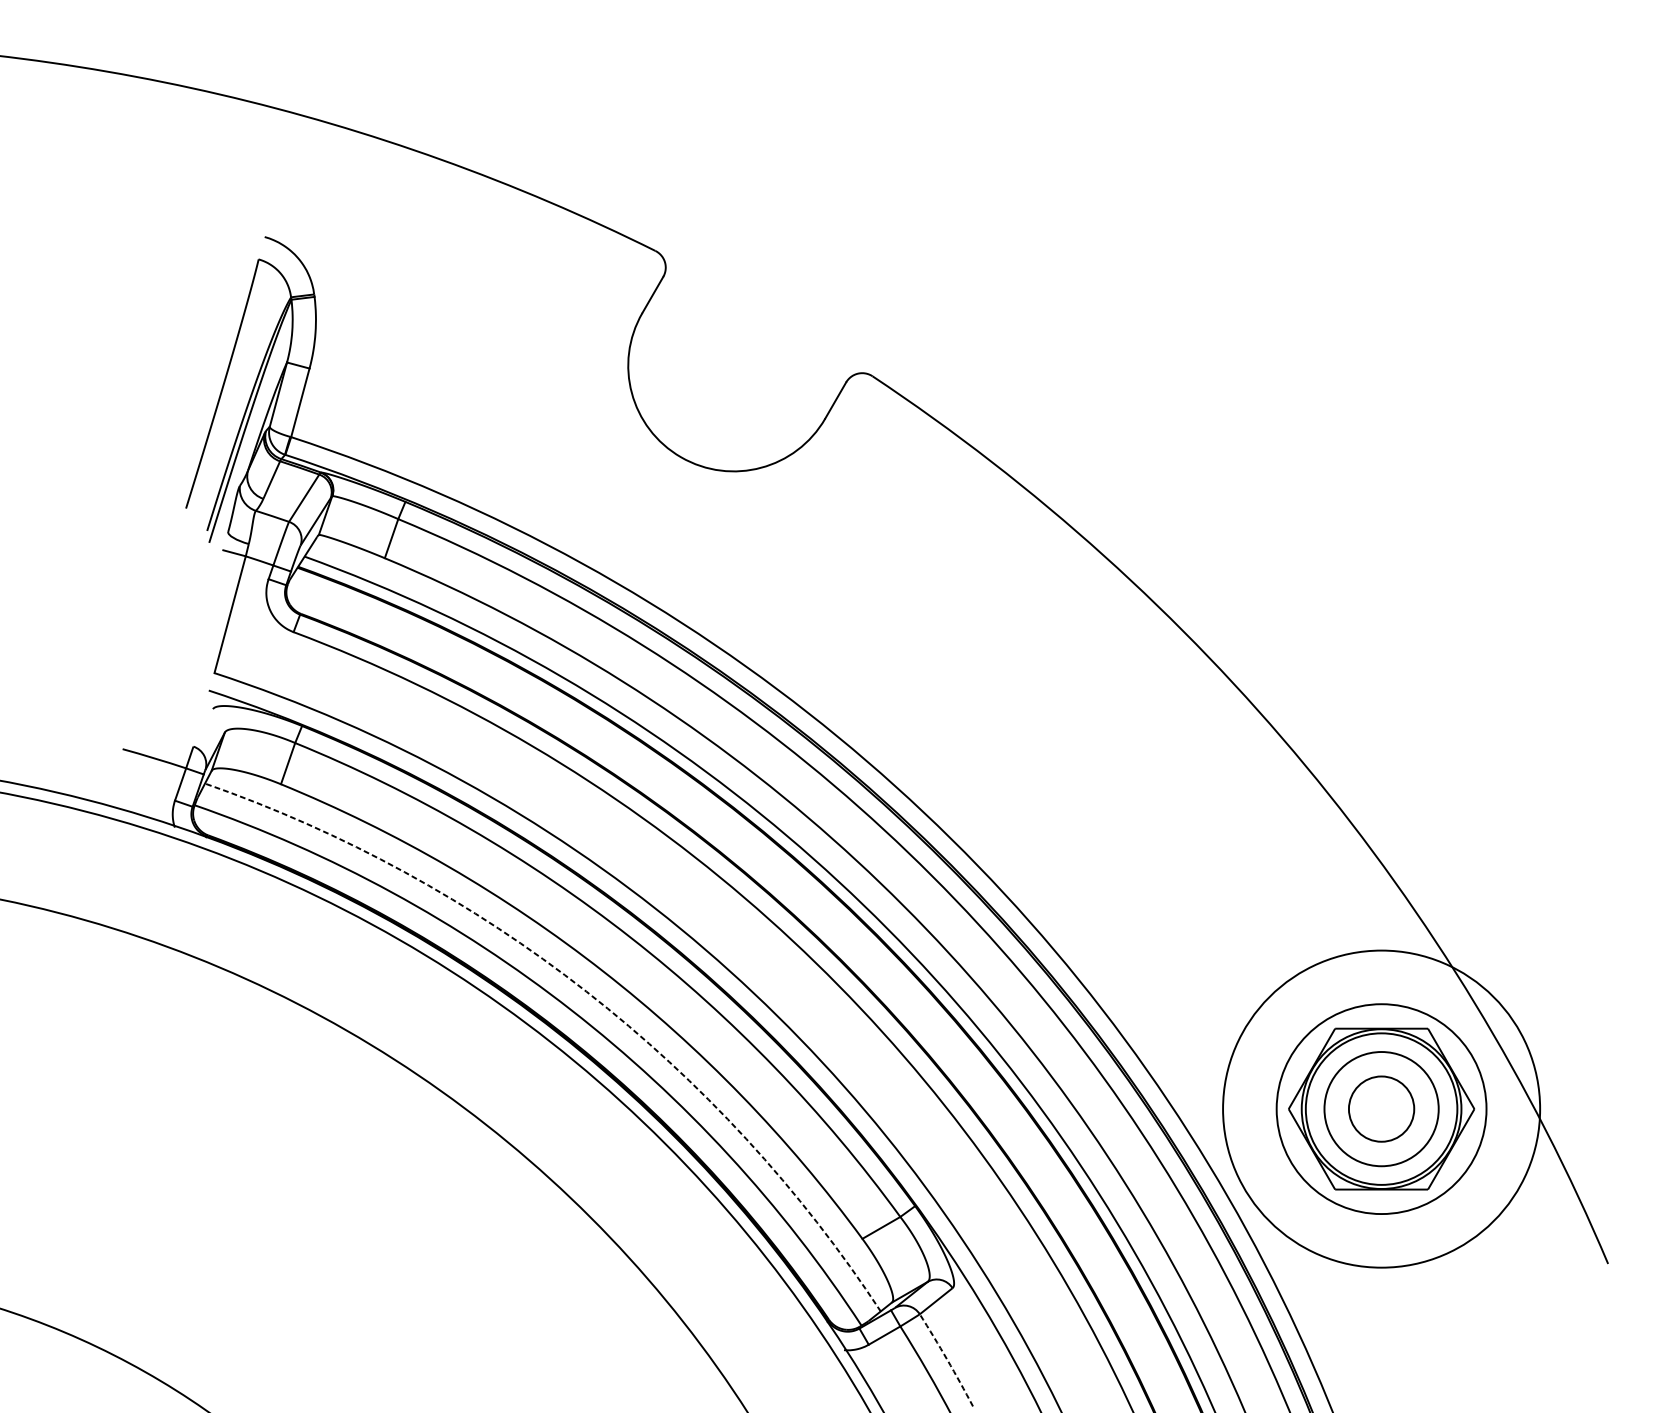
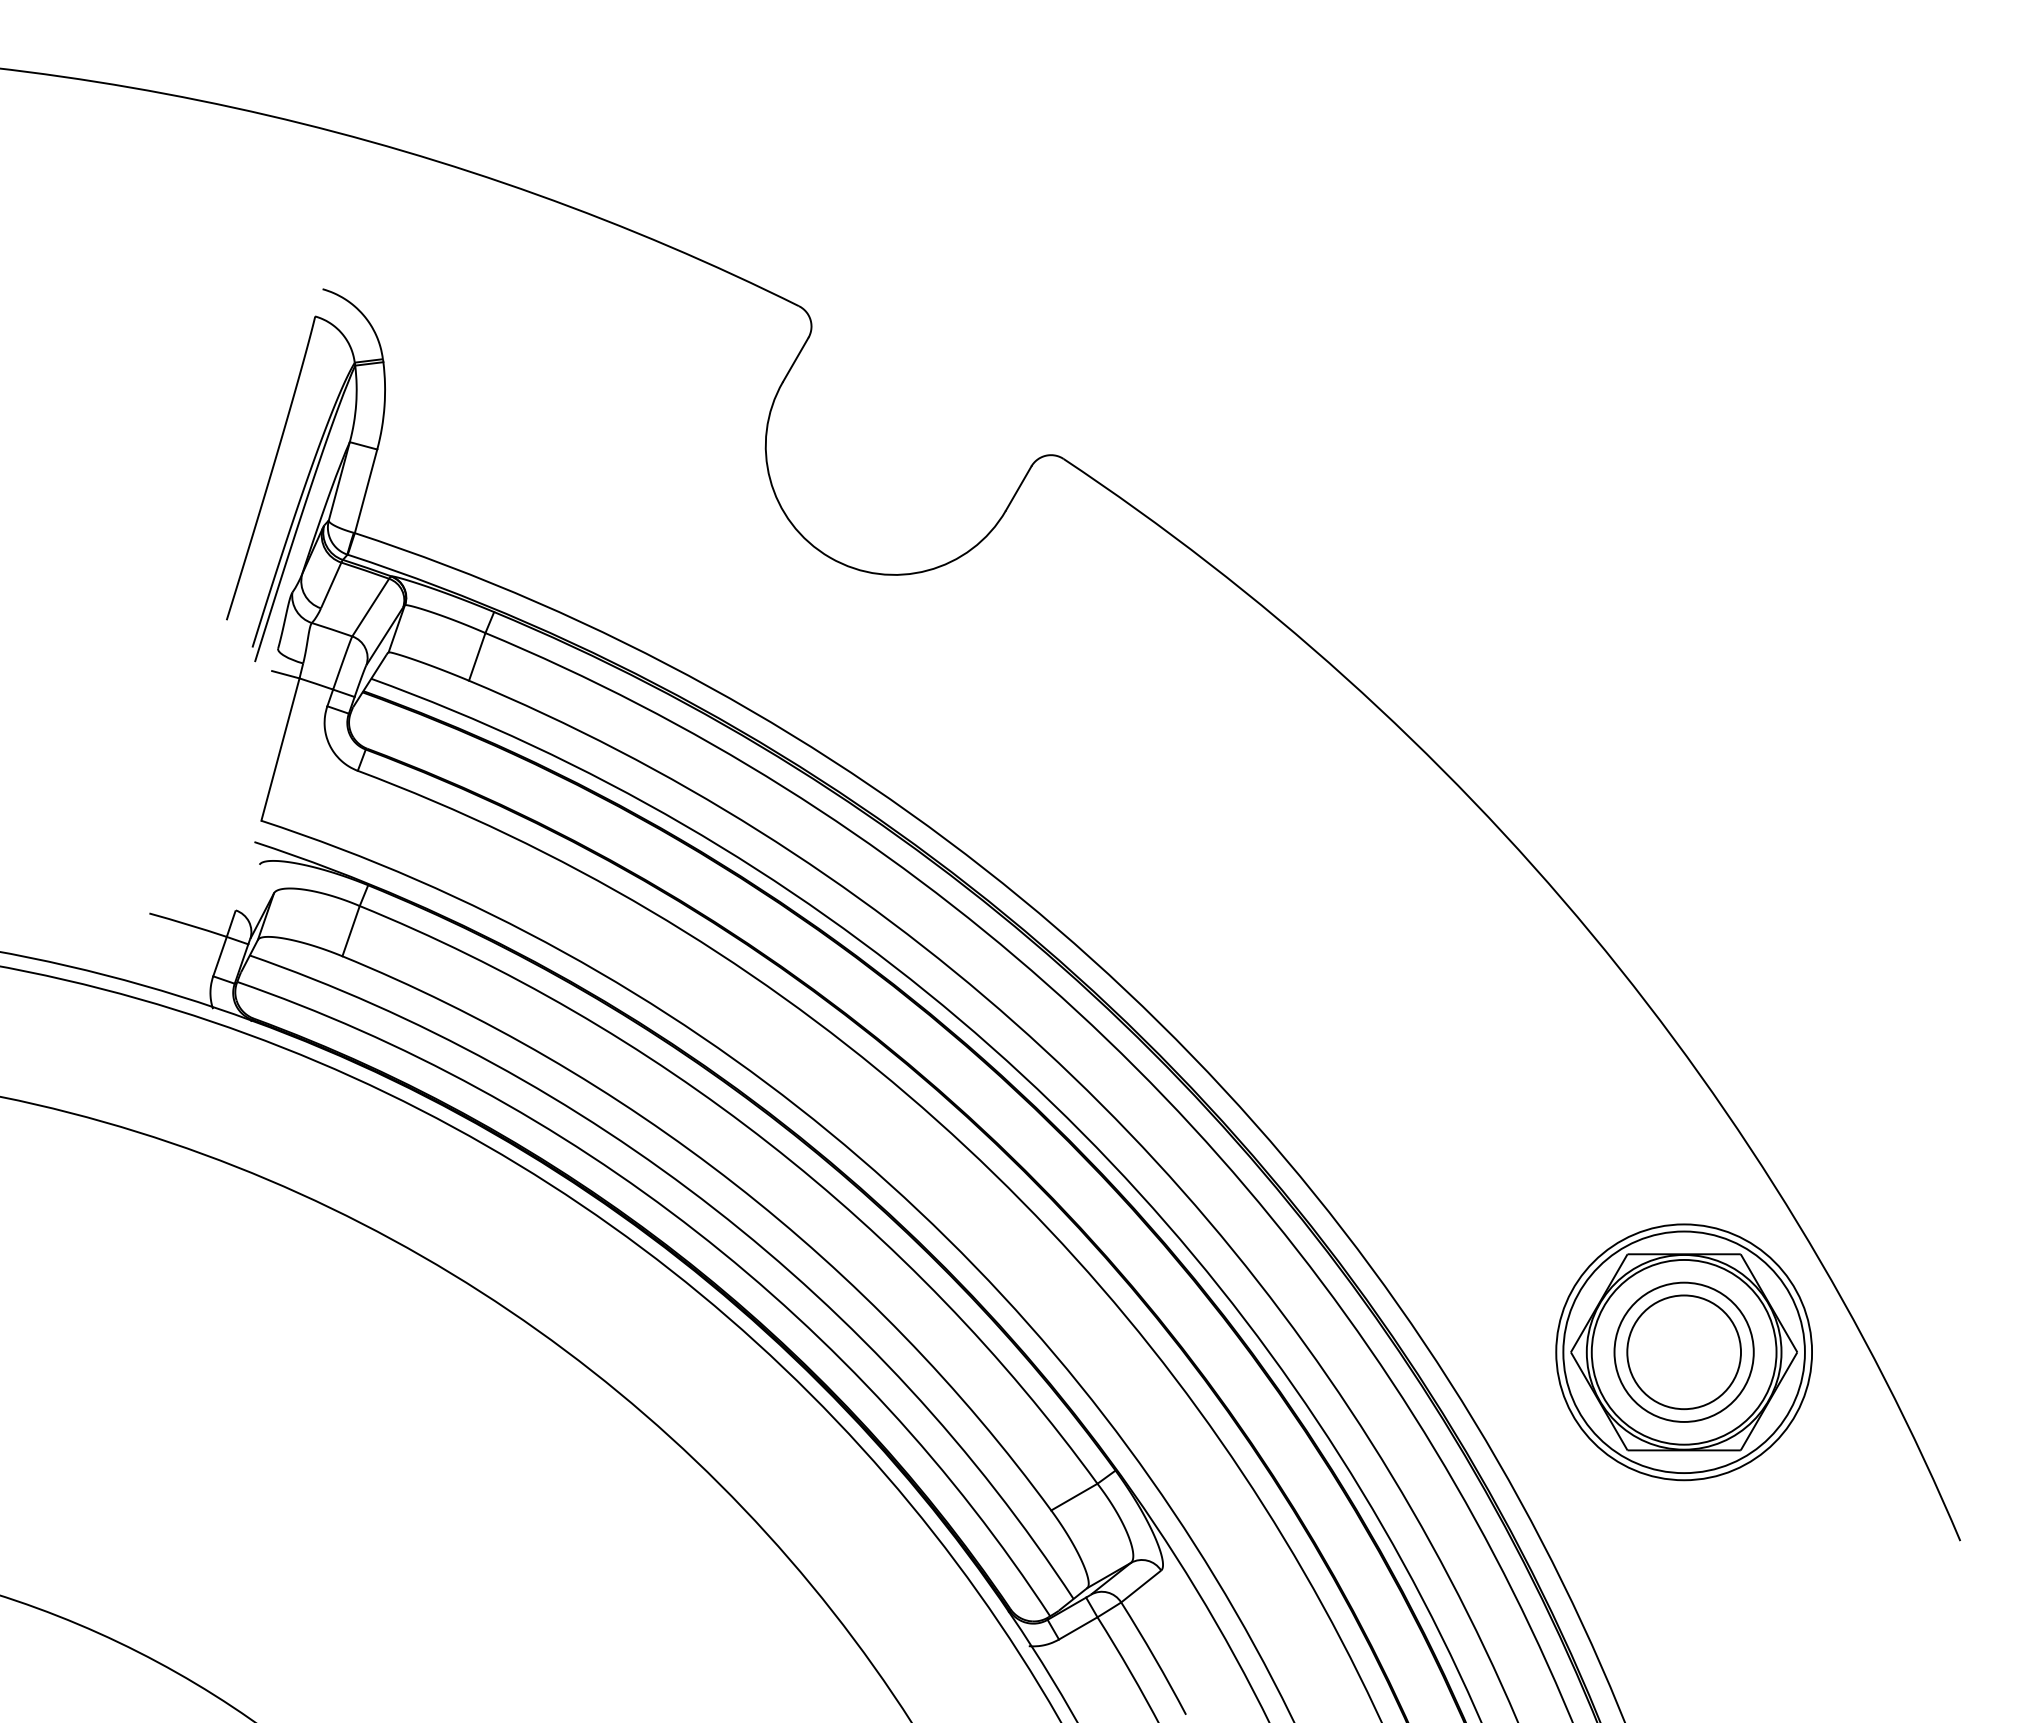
arc: (586, 991) -> (714, 1209), dashed -> solid
circle: (1381, 1109) -> (1683, 1352), size x0.62
circle: (1381, 1109) -> (1684, 1352), size x1.43
arc: (947, 1359) -> (1154, 1657), dashed -> solid

